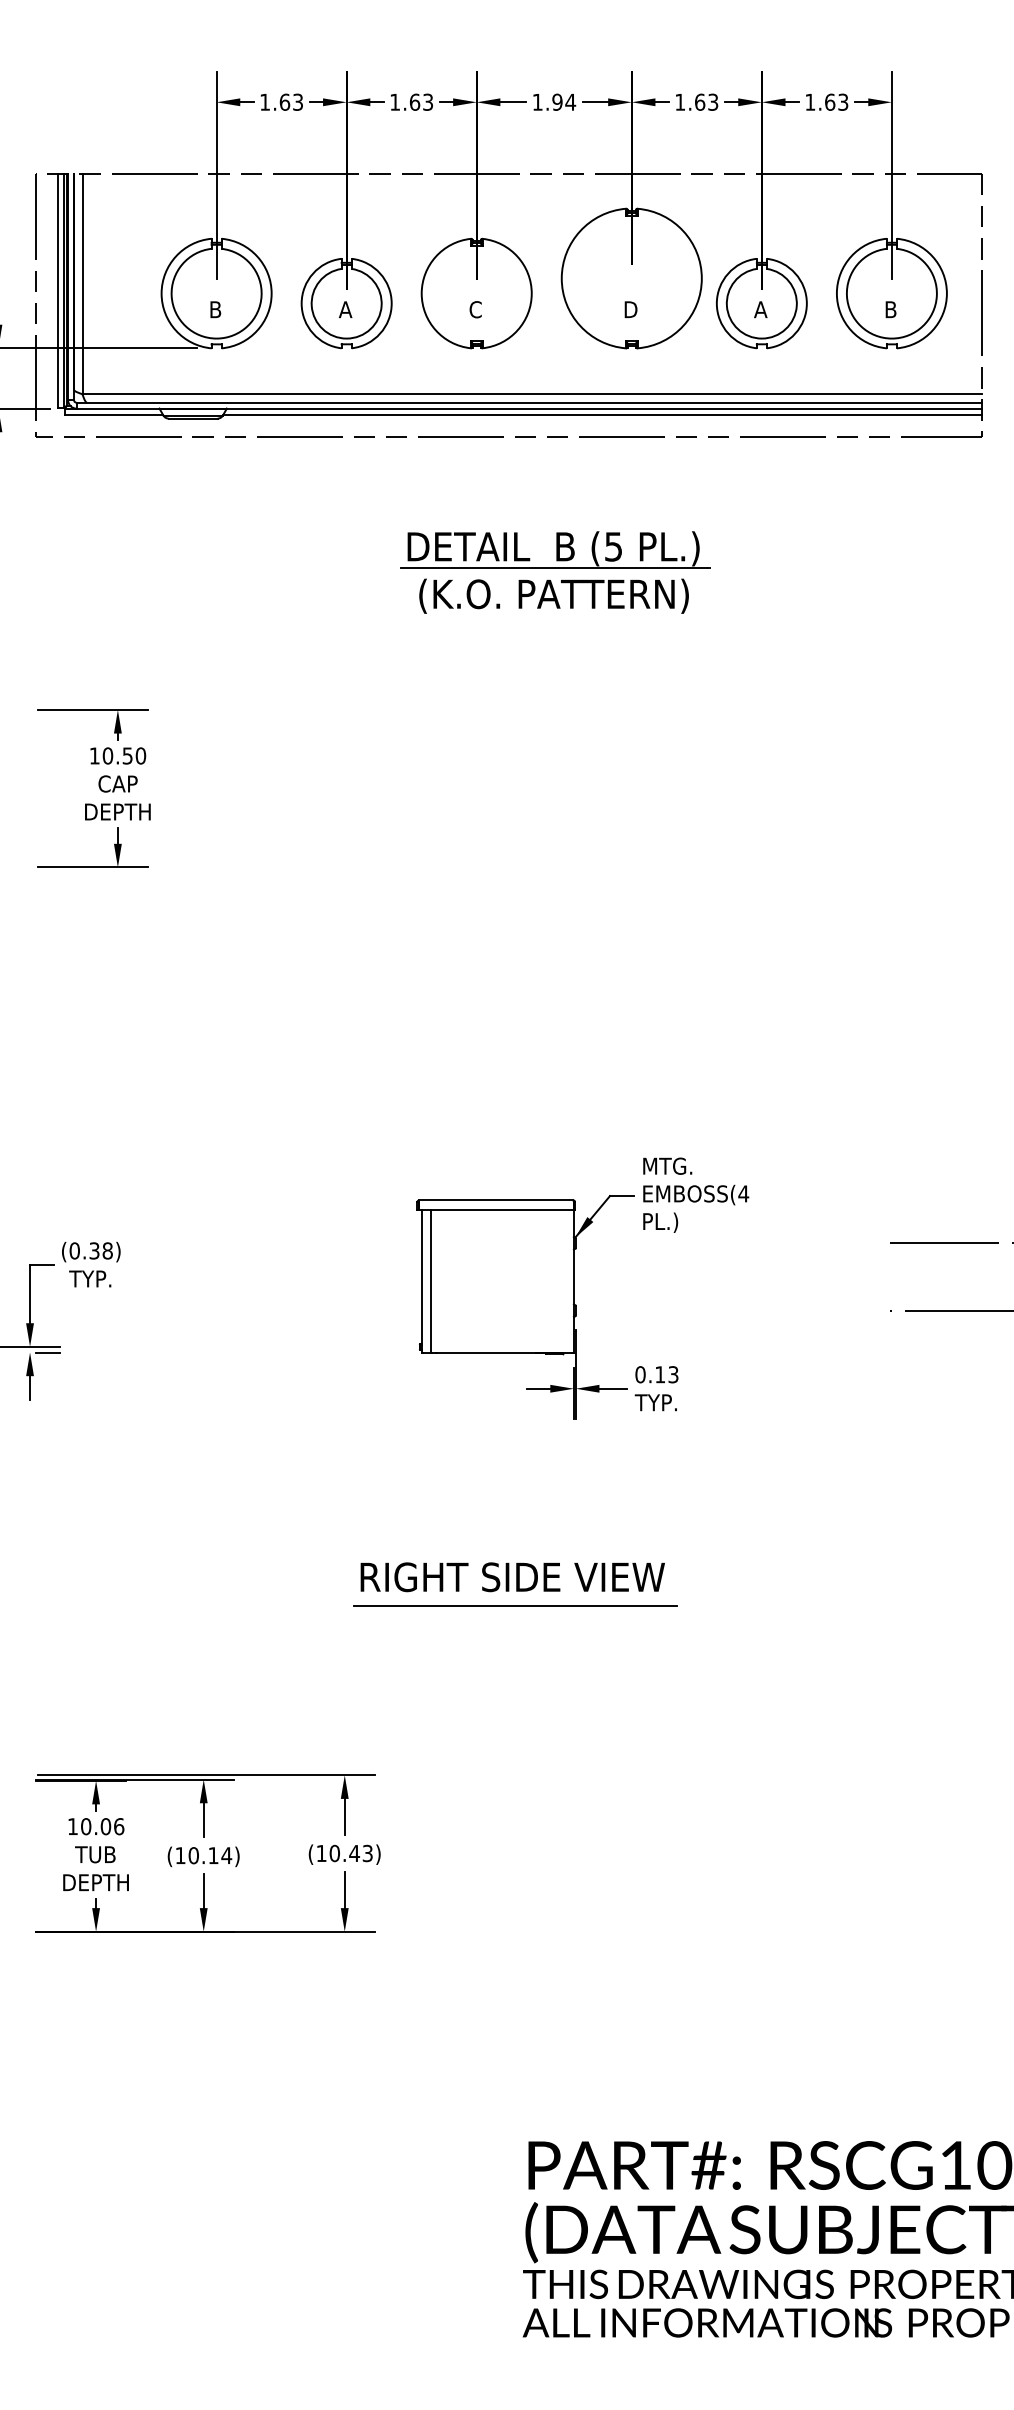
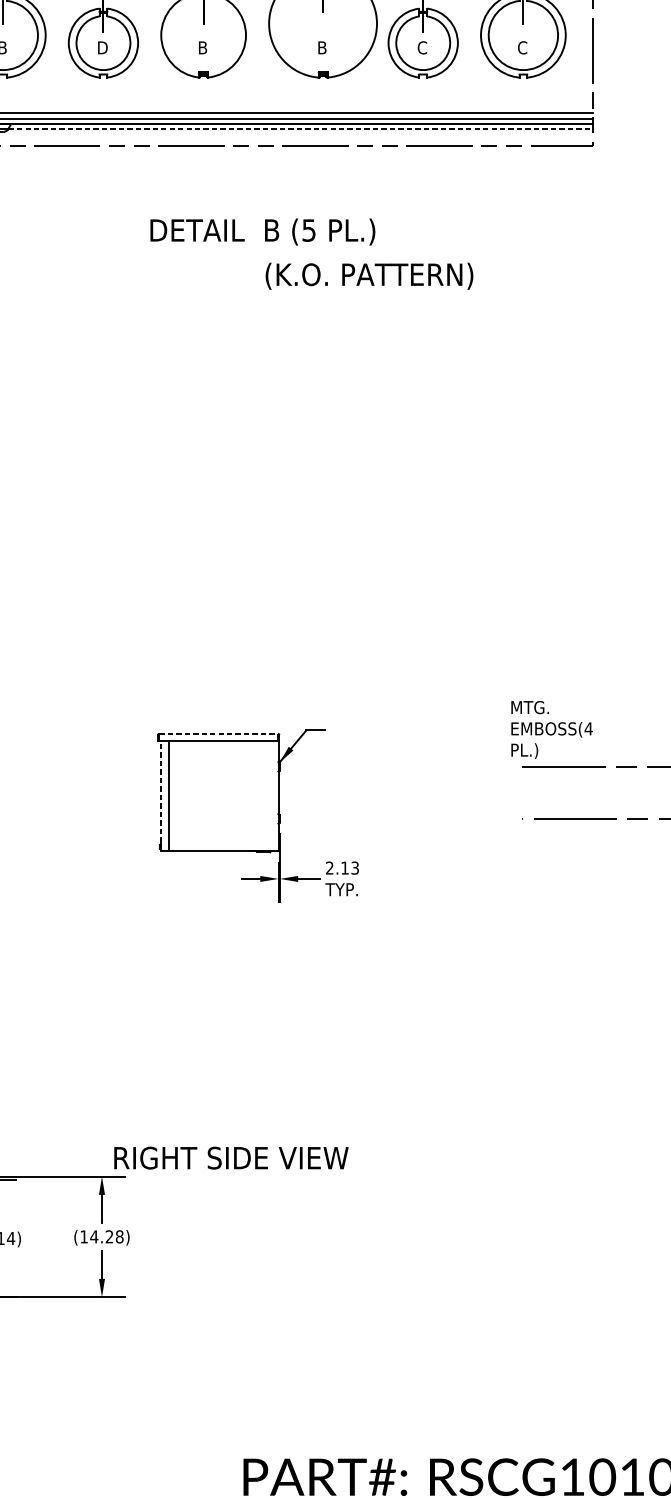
text: (345, 309) -> (102, 47), A -> D
text: (475, 309) -> (202, 47), C -> B
text: (630, 309) -> (322, 47), D -> B
text: (760, 309) -> (422, 47), A -> C
text: (890, 309) -> (522, 47), B -> C
line: (603, 414) -> (301, 128), solid -> dashed
line: (555, 567) -> (264, 246), removed
text: (553, 595) -> (369, 275), moved
text: (696, 1194) -> (552, 729), moved
line: (496, 1200) -> (218, 733), solid -> dashed
line: (421, 1280) -> (161, 795), solid -> dashed
text: (640, 1374) -> (329, 867), 0.13 -> 2.13
text: (512, 1577) -> (231, 1158), moved
line: (515, 1605) -> (233, 1045), removed
text: (350, 1853) -> (106, 1236), (10.43) -> (14.28)

